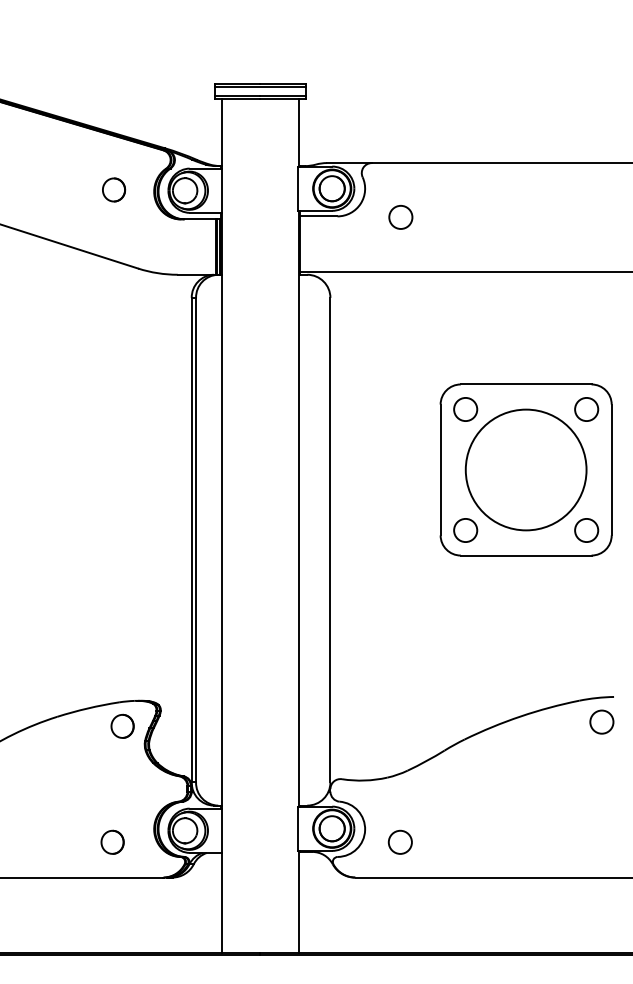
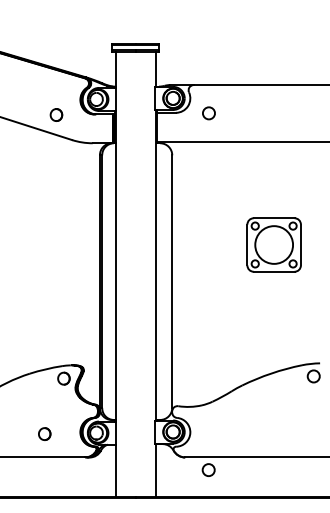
part: (114, 188) -> (56, 114), moved
part: (524, 468) -> (273, 244), size x0.6
part: (112, 841) -> (44, 433), moved
circle: (399, 841) -> (208, 469), moved

